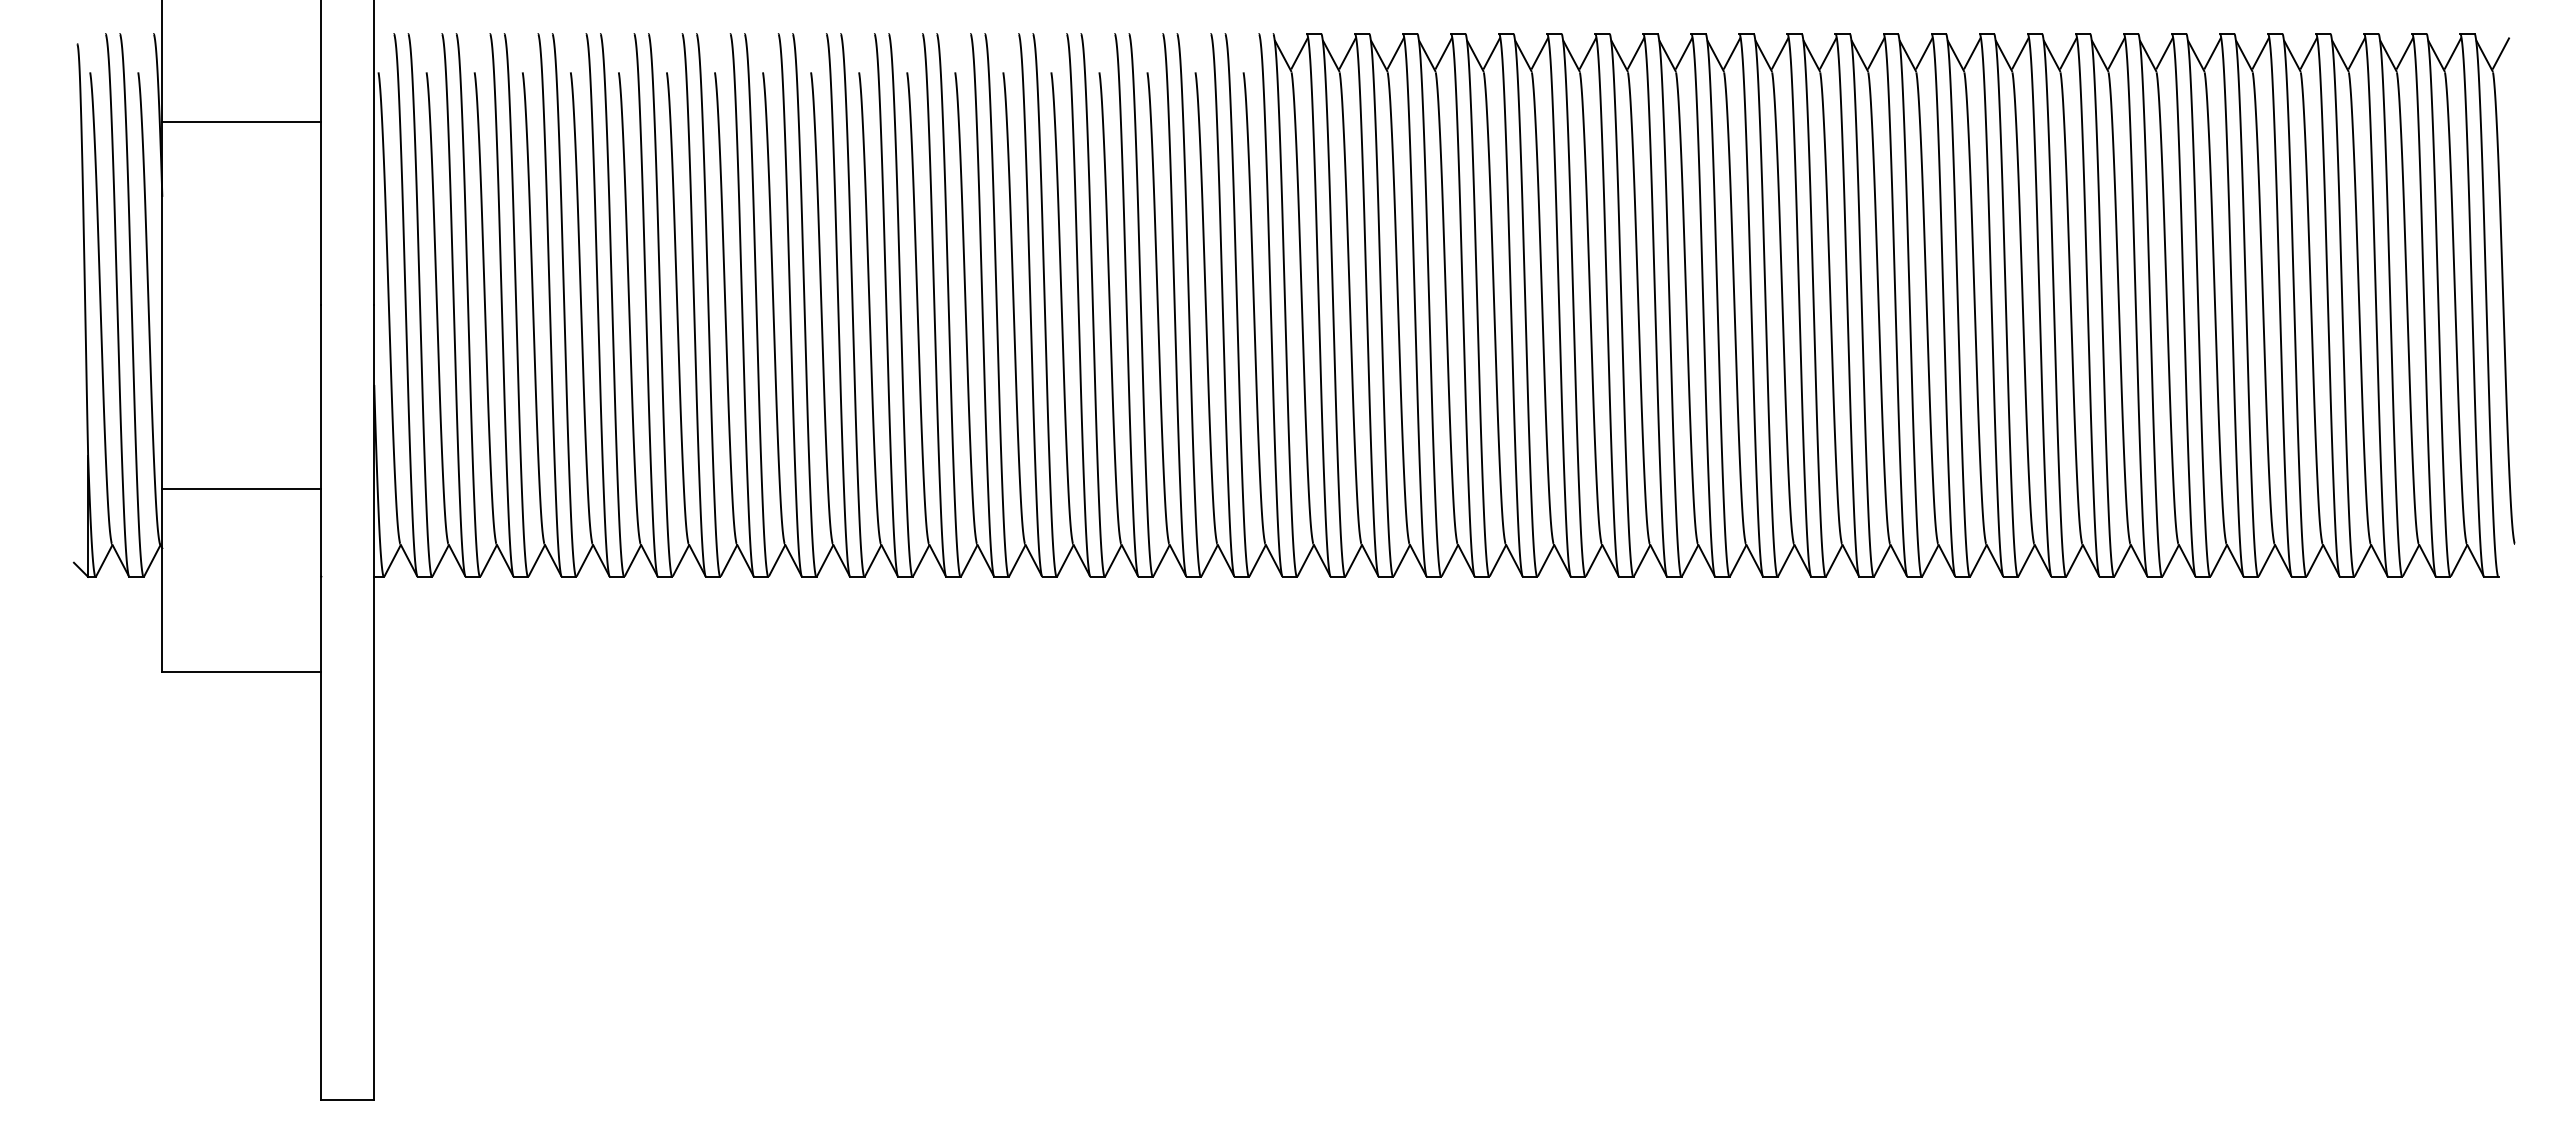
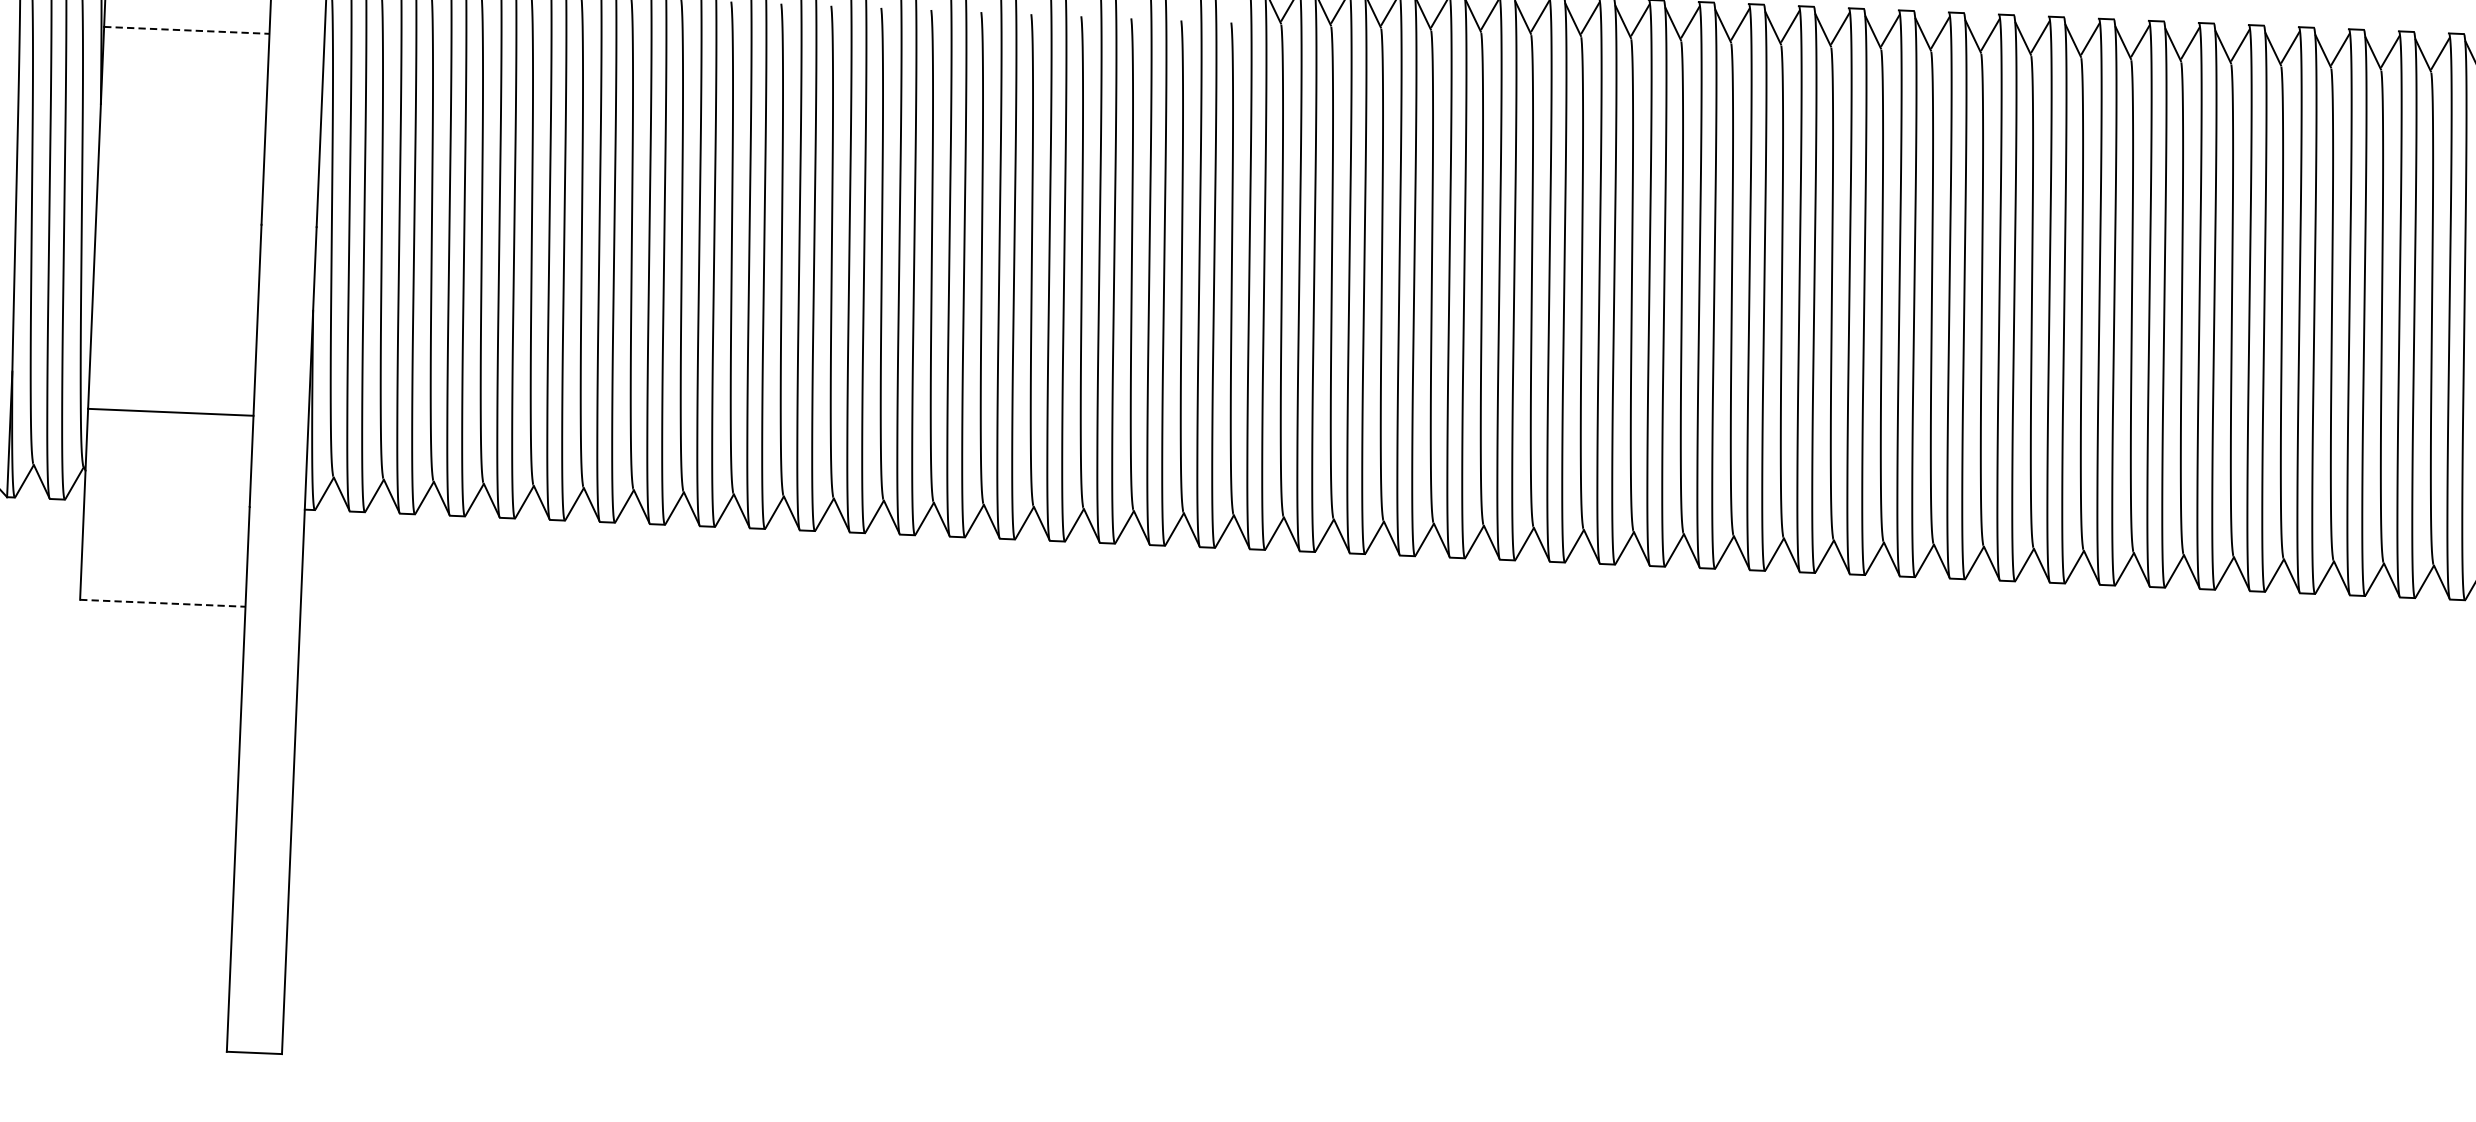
line: (242, 121) -> (187, 30), solid -> dashed
line: (242, 672) -> (163, 603), solid -> dashed

